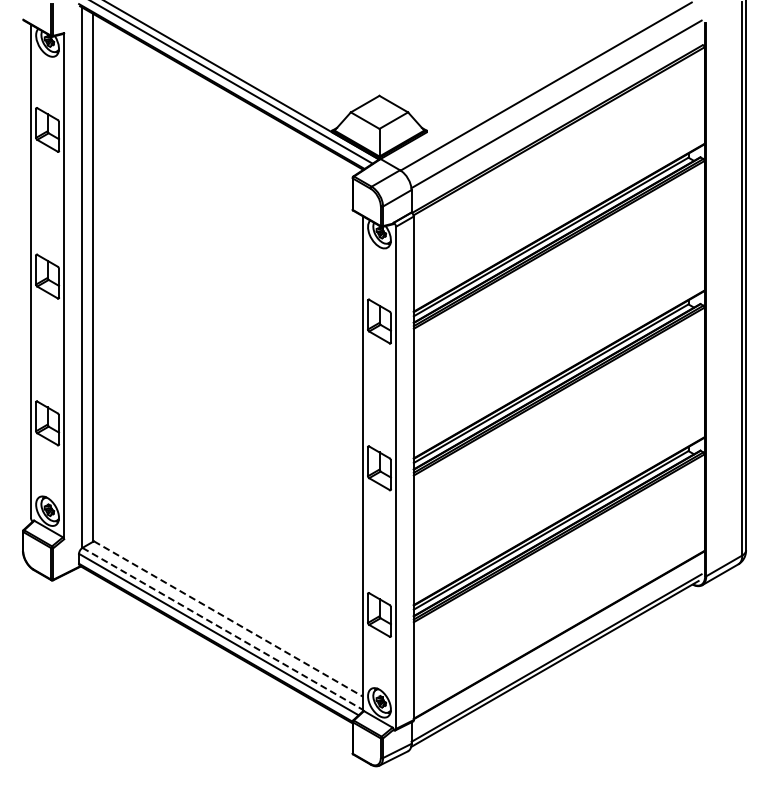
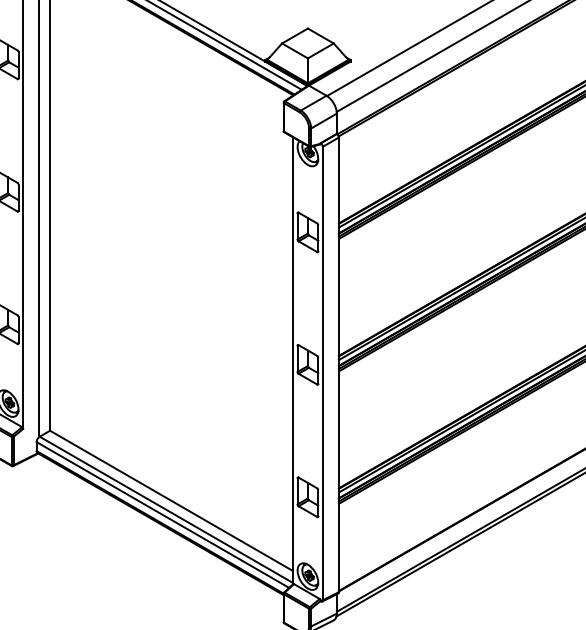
line: (228, 619) -> (171, 501), dashed -> solid
line: (222, 628) -> (166, 509), dashed -> solid

